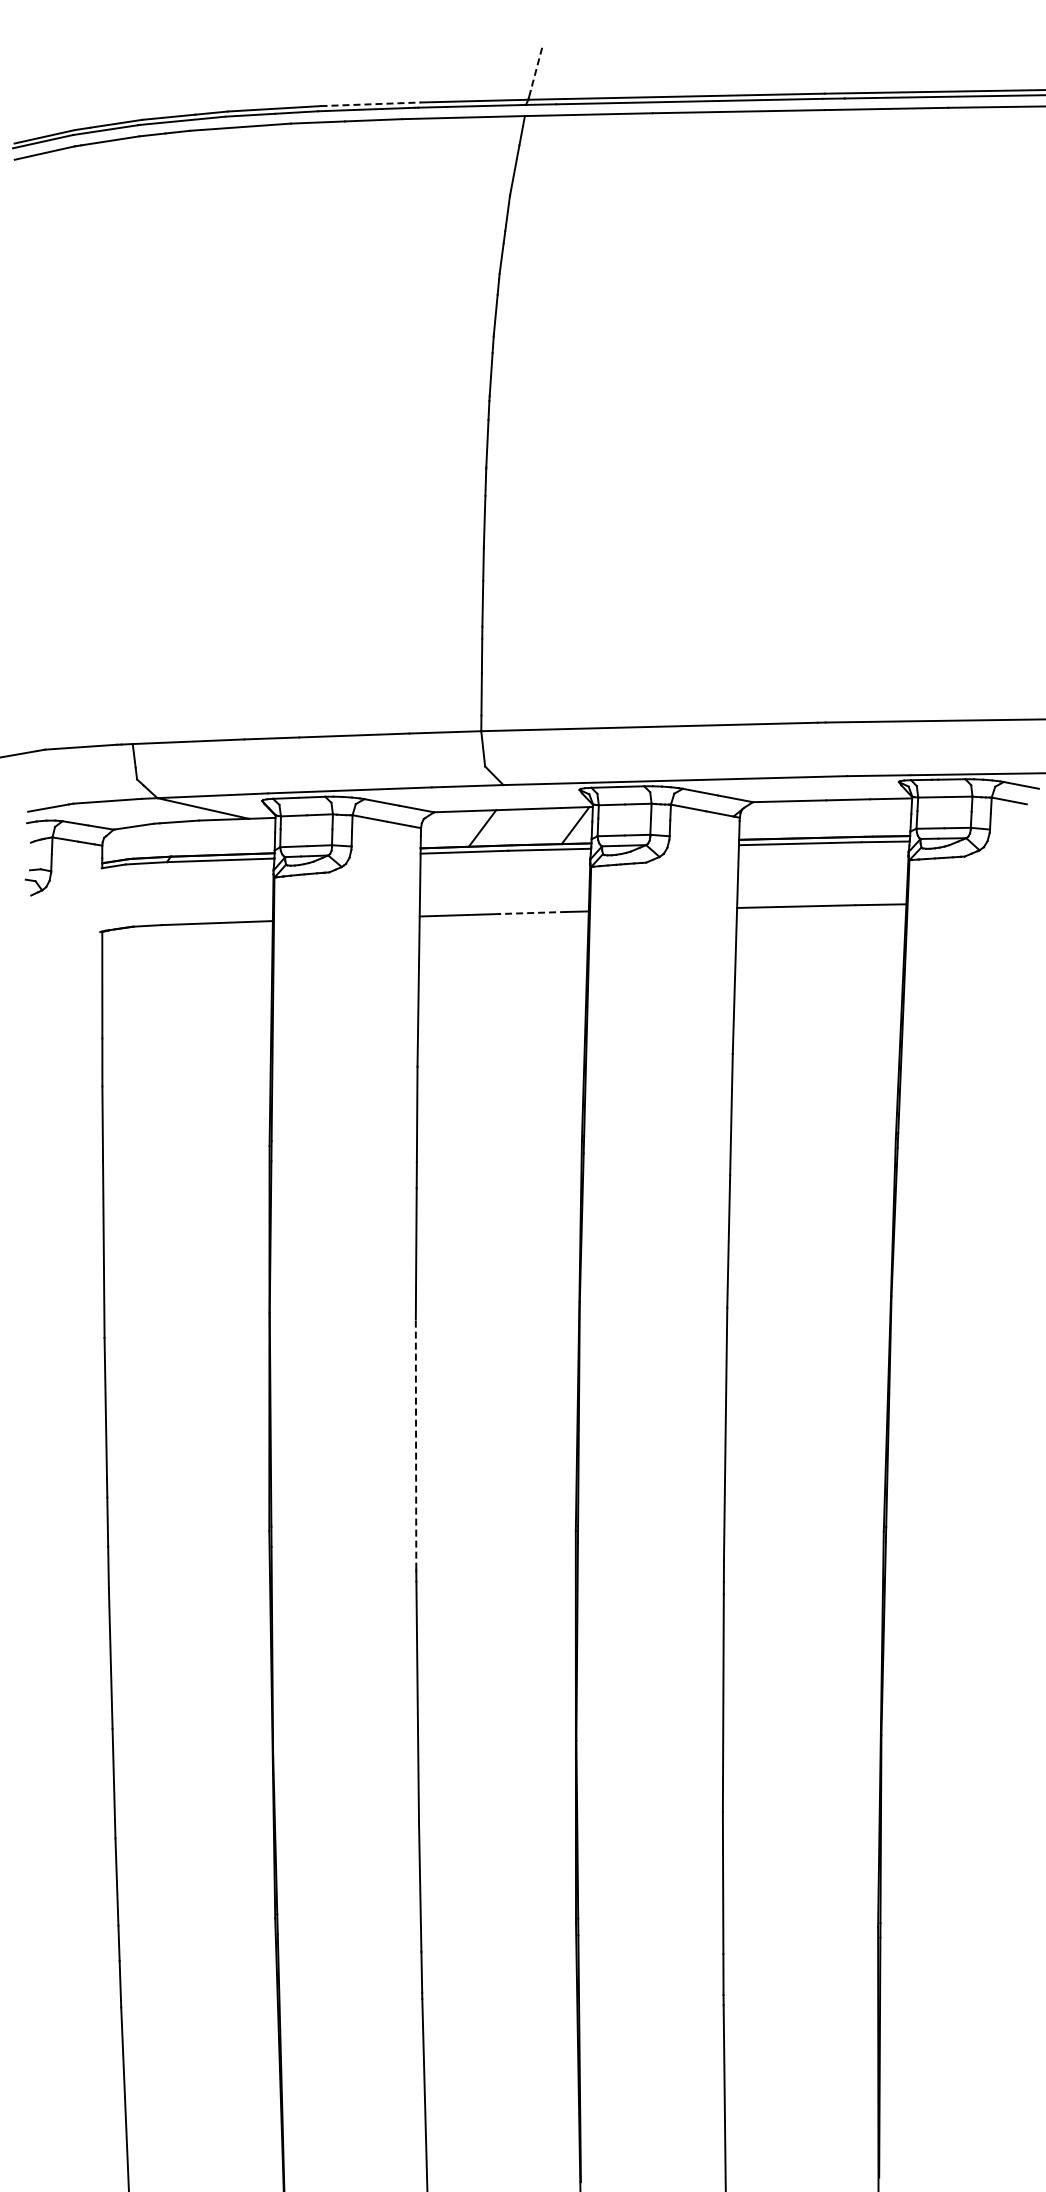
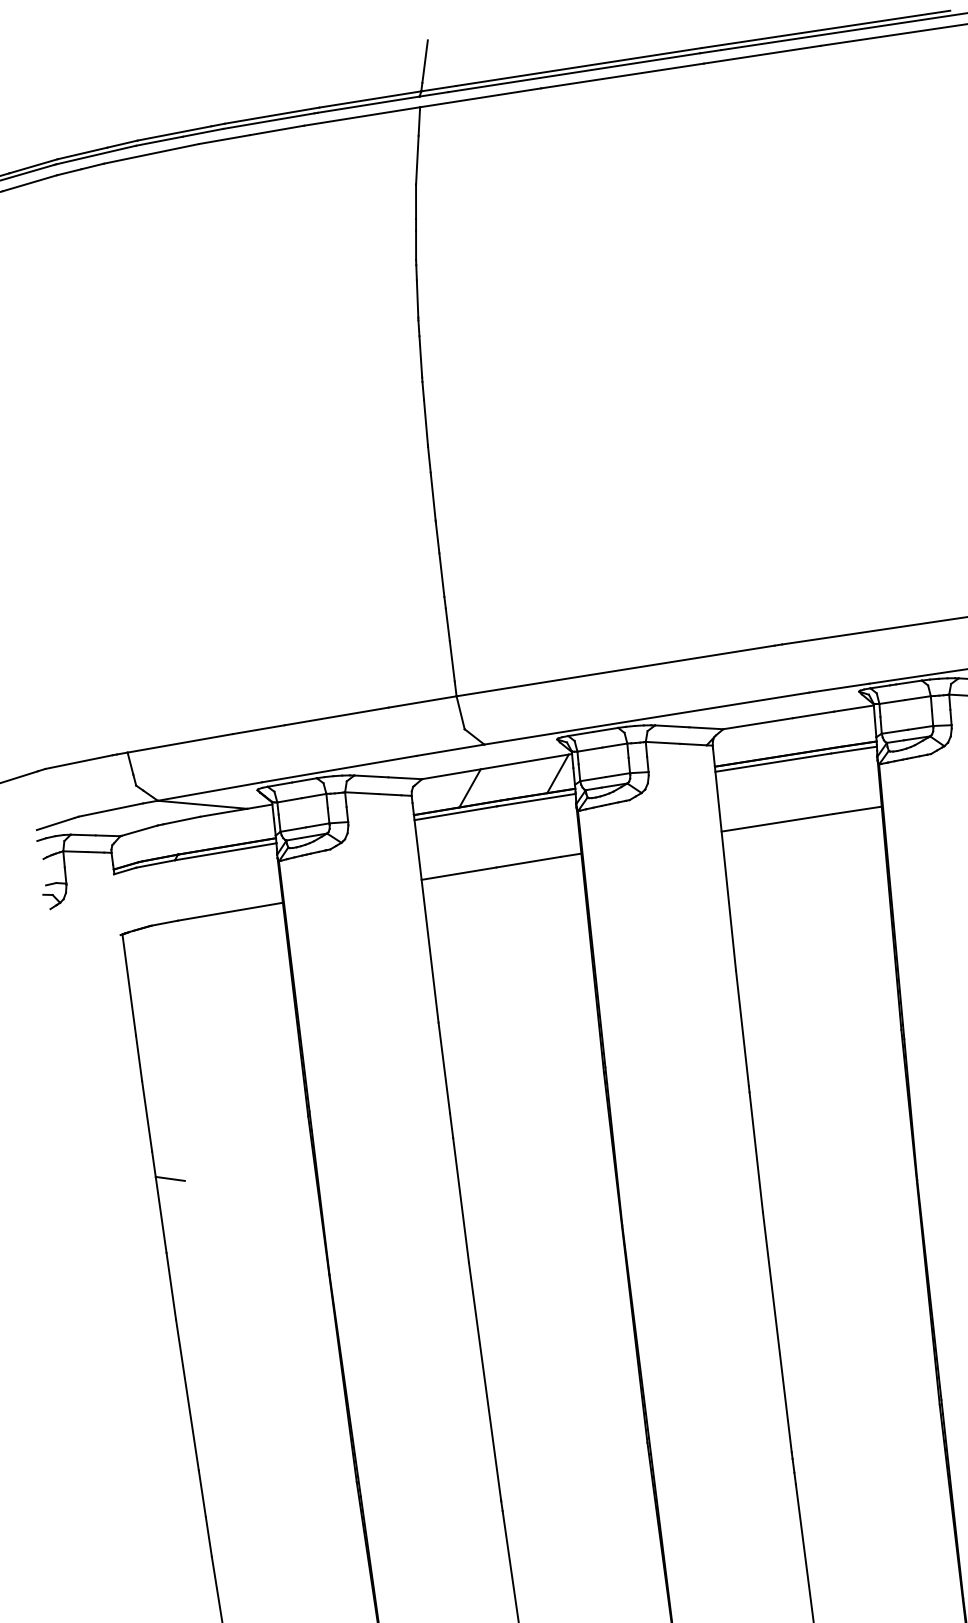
line: (536, 69) -> (425, 61), dashed -> solid
line: (371, 104) -> (273, 115), dashed -> solid
line: (532, 913) -> (528, 862), dashed -> solid
line: (117, 1191) -> (169, 1178), added
line: (416, 1444) -> (485, 1381), dashed -> solid

